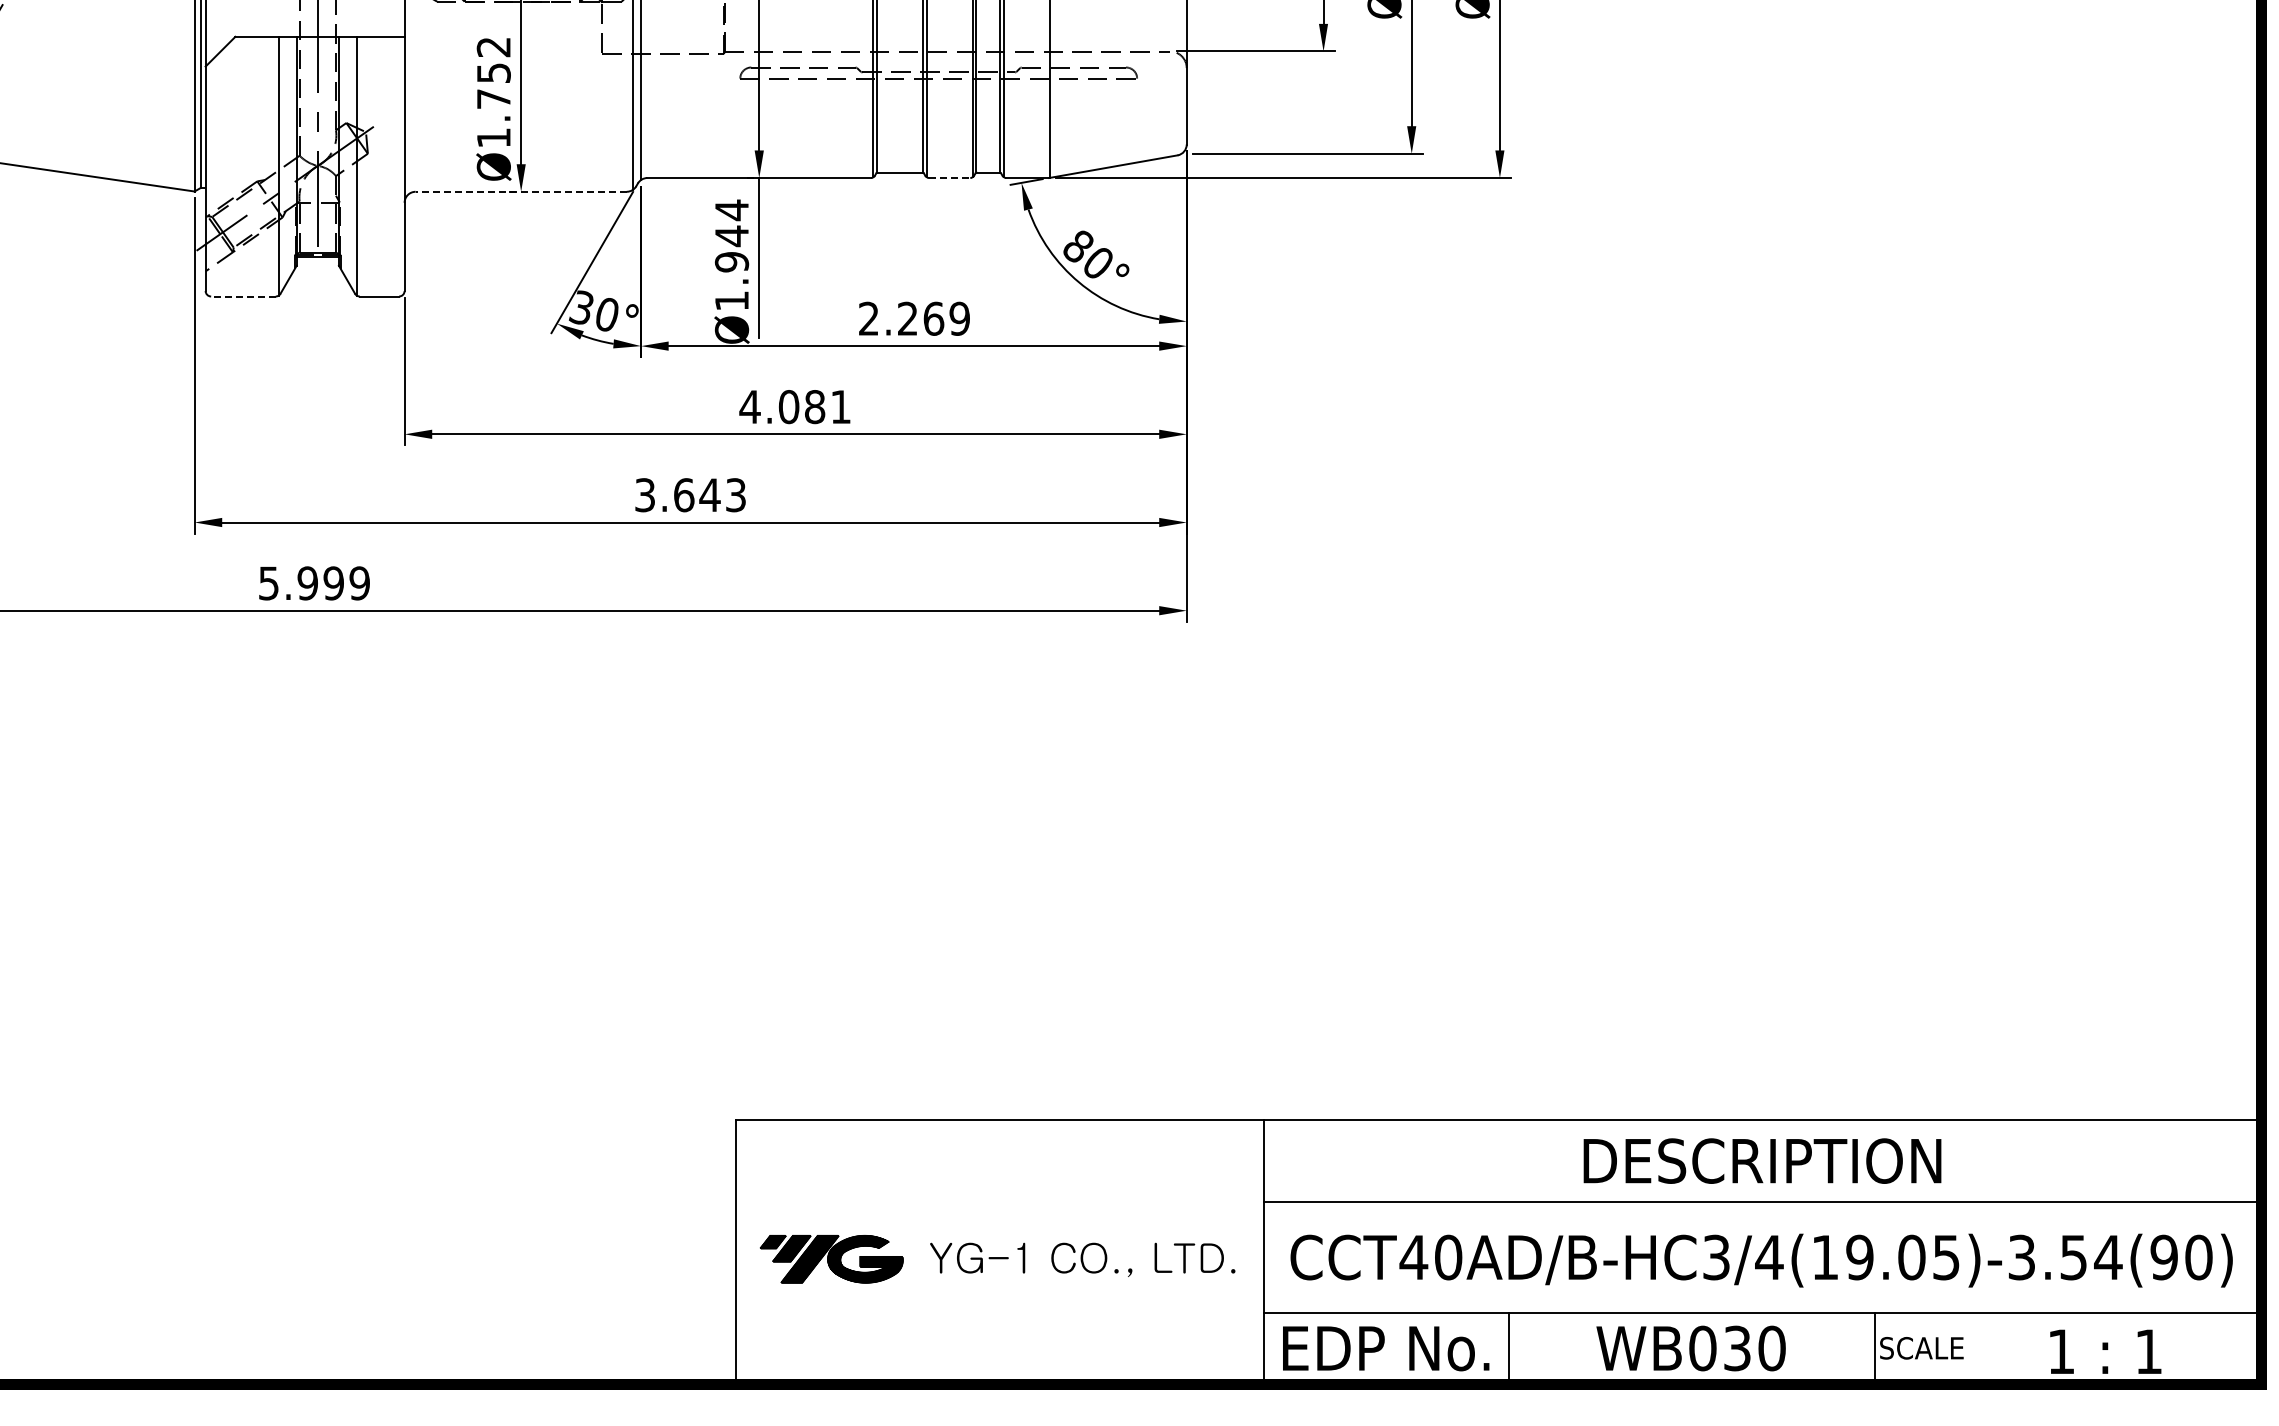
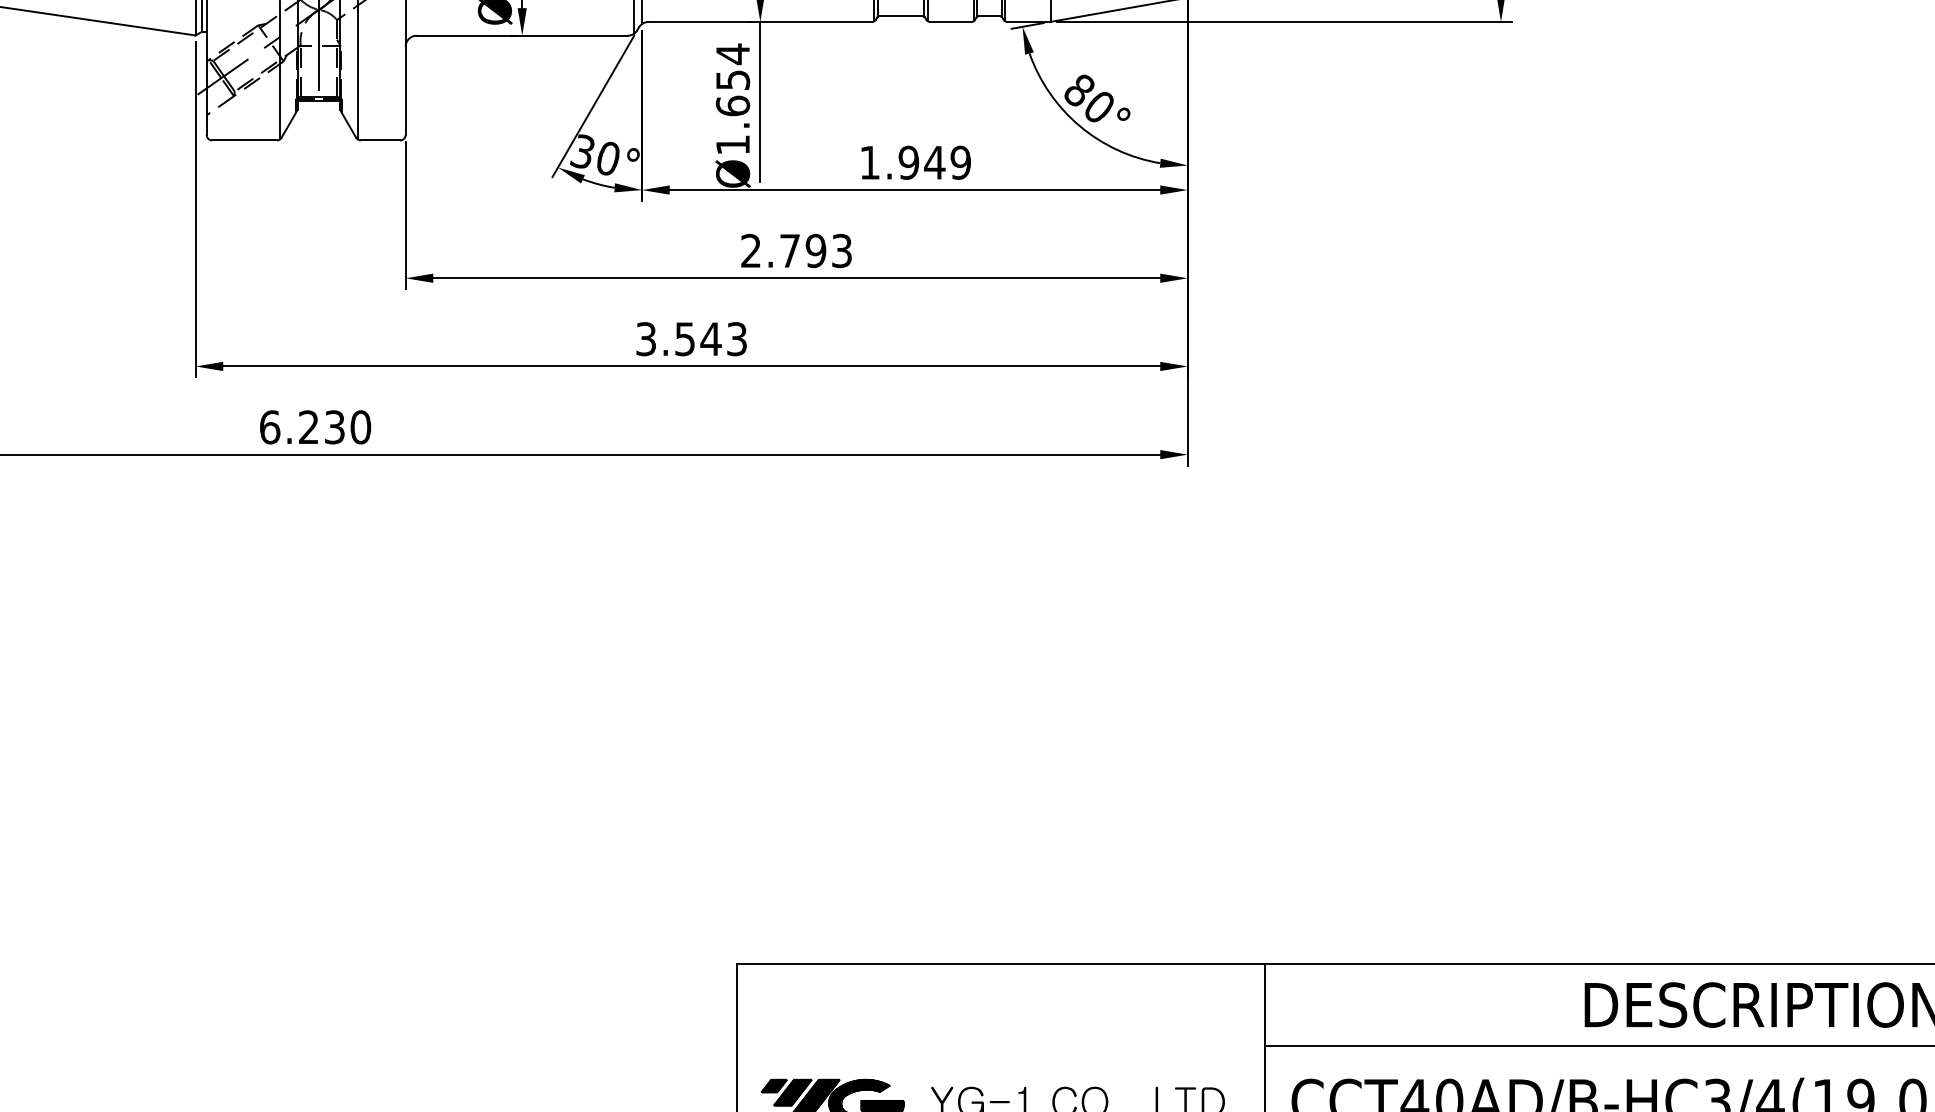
line: (949, 178) -> (950, 22), dashed -> solid
line: (521, 191) -> (522, 35), dashed -> solid
text: (731, 248) -> (732, 92), Ø1.944 -> Ø1.654
line: (242, 296) -> (243, 140), dashed -> solid
text: (901, 318) -> (902, 162), 2.269 -> 1.949
text: (794, 407) -> (795, 251), 4.081 -> 2.793
text: (684, 495) -> (685, 339), 3.643 -> 3.543
text: (314, 583) -> (315, 427), 5.999 -> 6.230

